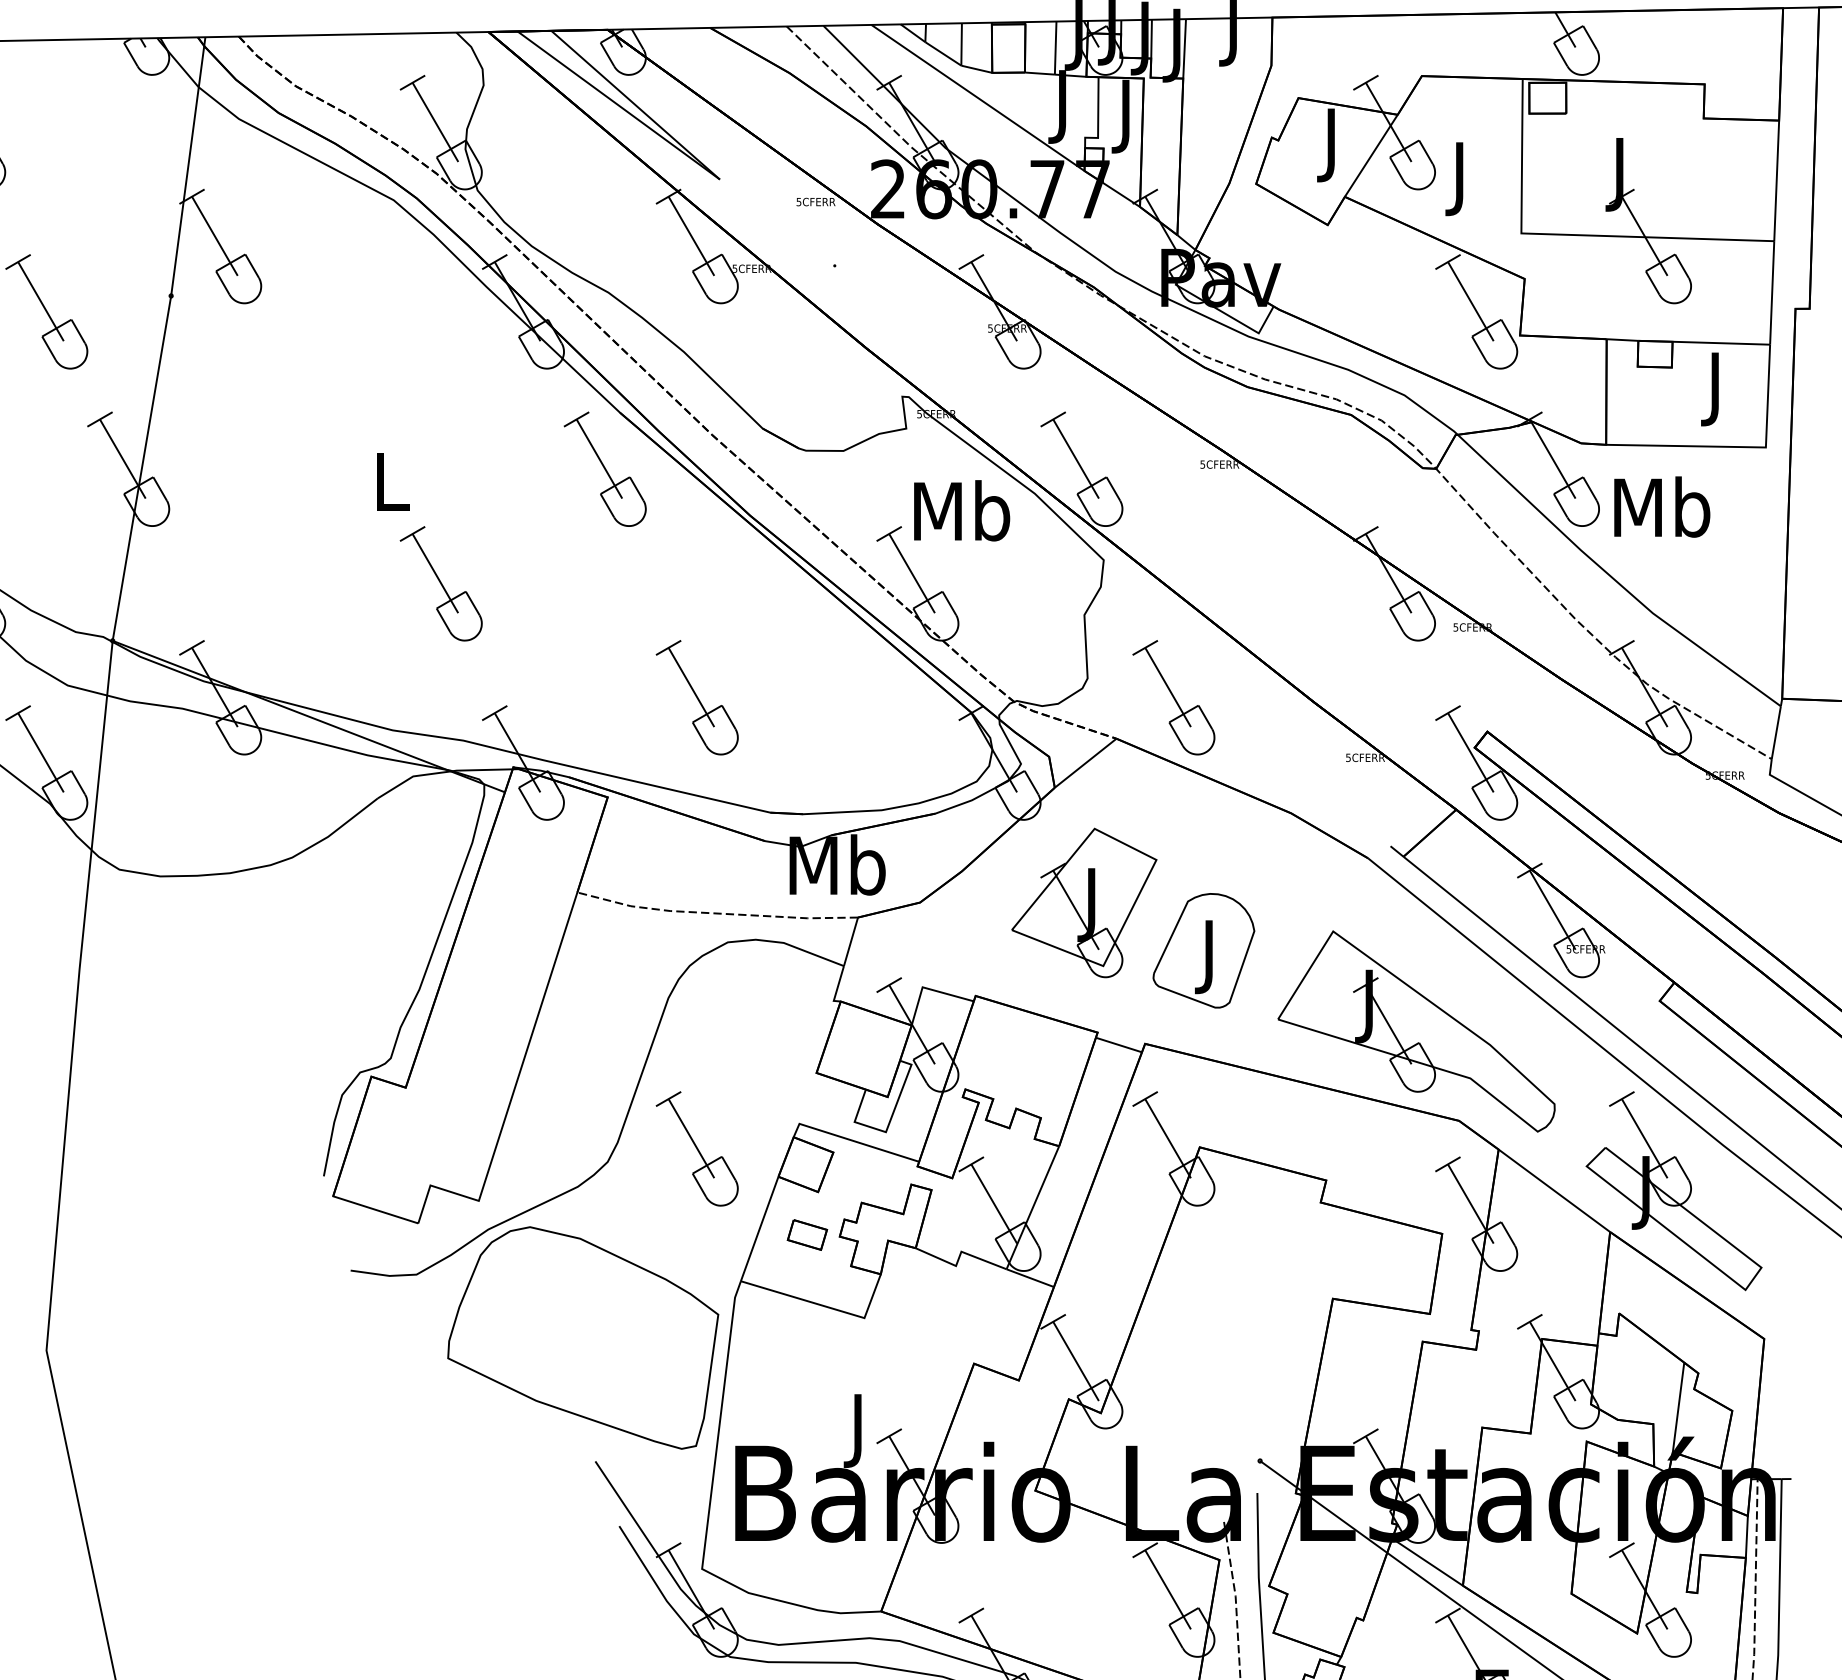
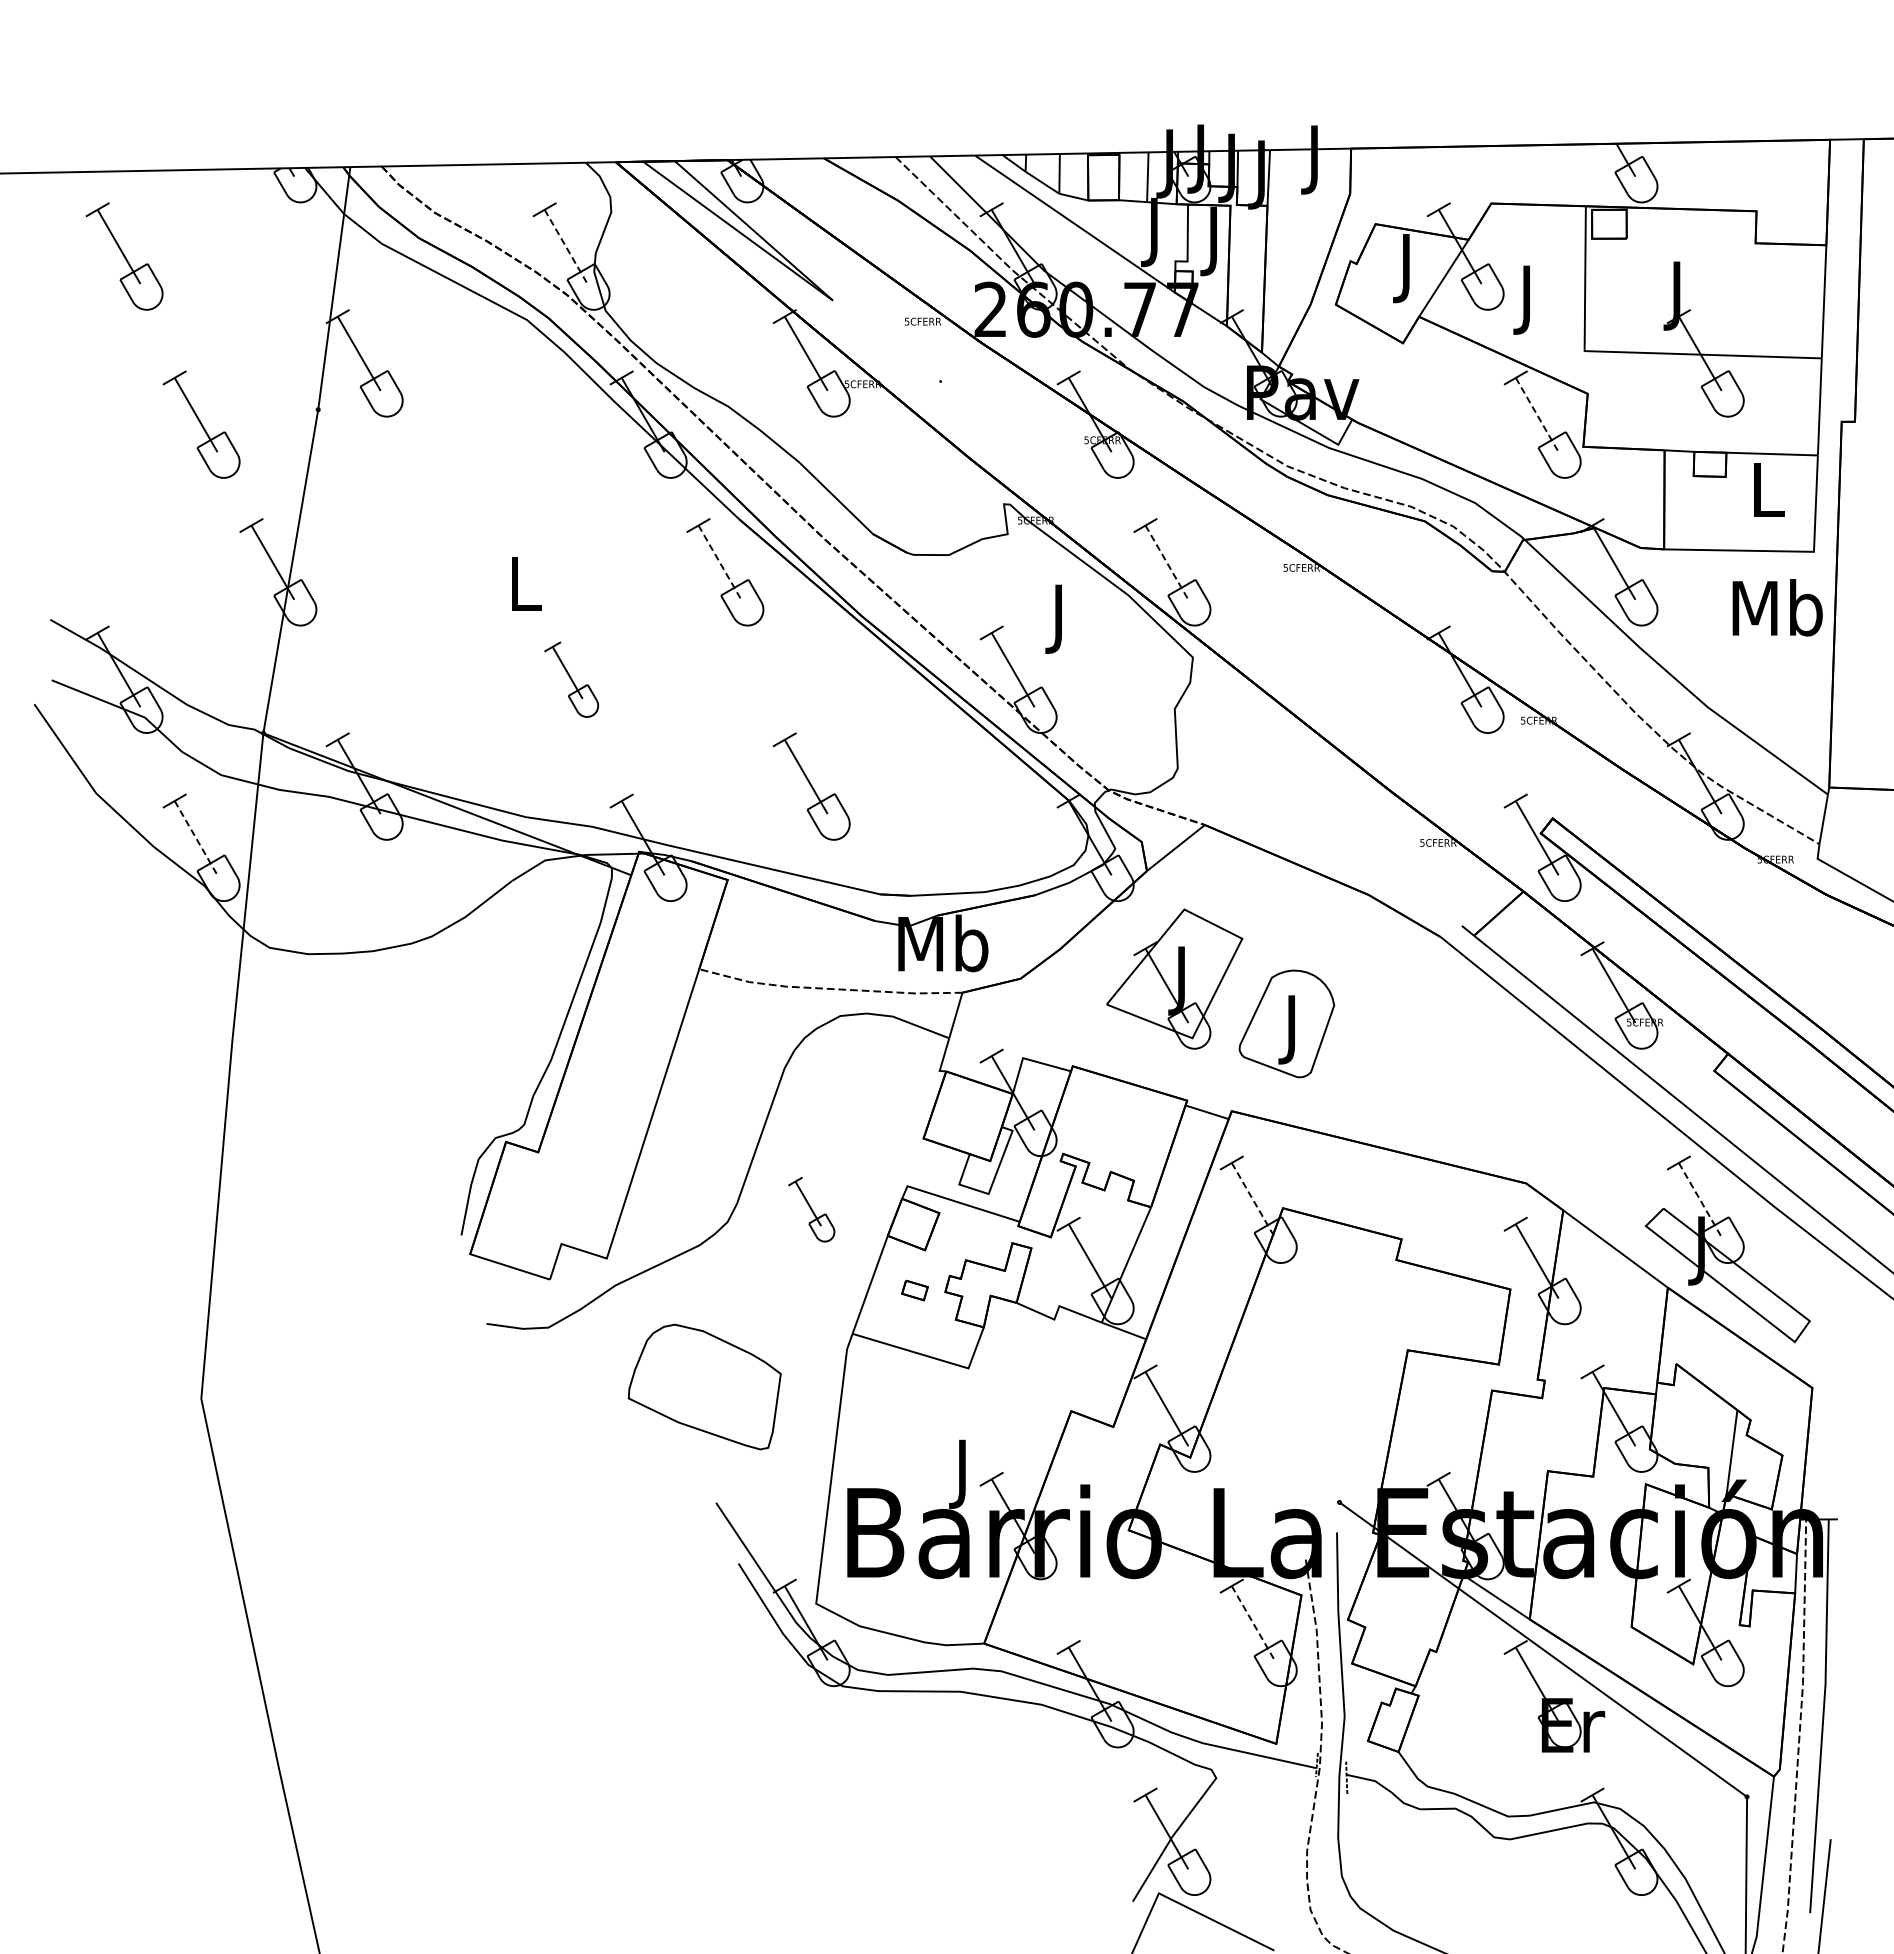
line: (435, 121) -> (566, 246), solid -> dashed
line: (1471, 302) -> (1537, 415), solid -> dashed
text: (1717, 389) -> (1768, 497), J -> L
line: (598, 458) -> (719, 562), solid -> dashed
line: (1075, 458) -> (1166, 562), solid -> dashed
text: (1661, 506) -> (1777, 607), moved
text: (962, 517) -> (1060, 617), Mb -> J
part: (441, 583) -> (571, 679), size x0.7
part: (1173, 697) -> (1258, 786), removed
line: (41, 753) -> (196, 838), solid -> dashed
part: (1415, 1031) -> (1485, 1099), removed
line: (1168, 1139) -> (1253, 1200), solid -> dashed
line: (1644, 1139) -> (1700, 1200), solid -> dashed
part: (697, 1148) -> (811, 1209), size x0.6
part: (806, 1235) -> (914, 1290), size x0.7
part: (583, 1337) -> (704, 1386), size x0.6
line: (1168, 1590) -> (1253, 1623), solid -> dashed

